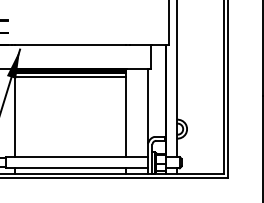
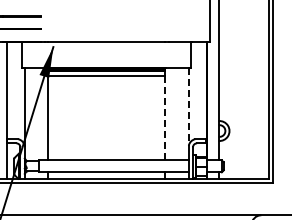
line: (148, 105) -> (188, 106), solid -> dashed
line: (126, 117) -> (165, 118), solid -> dashed

